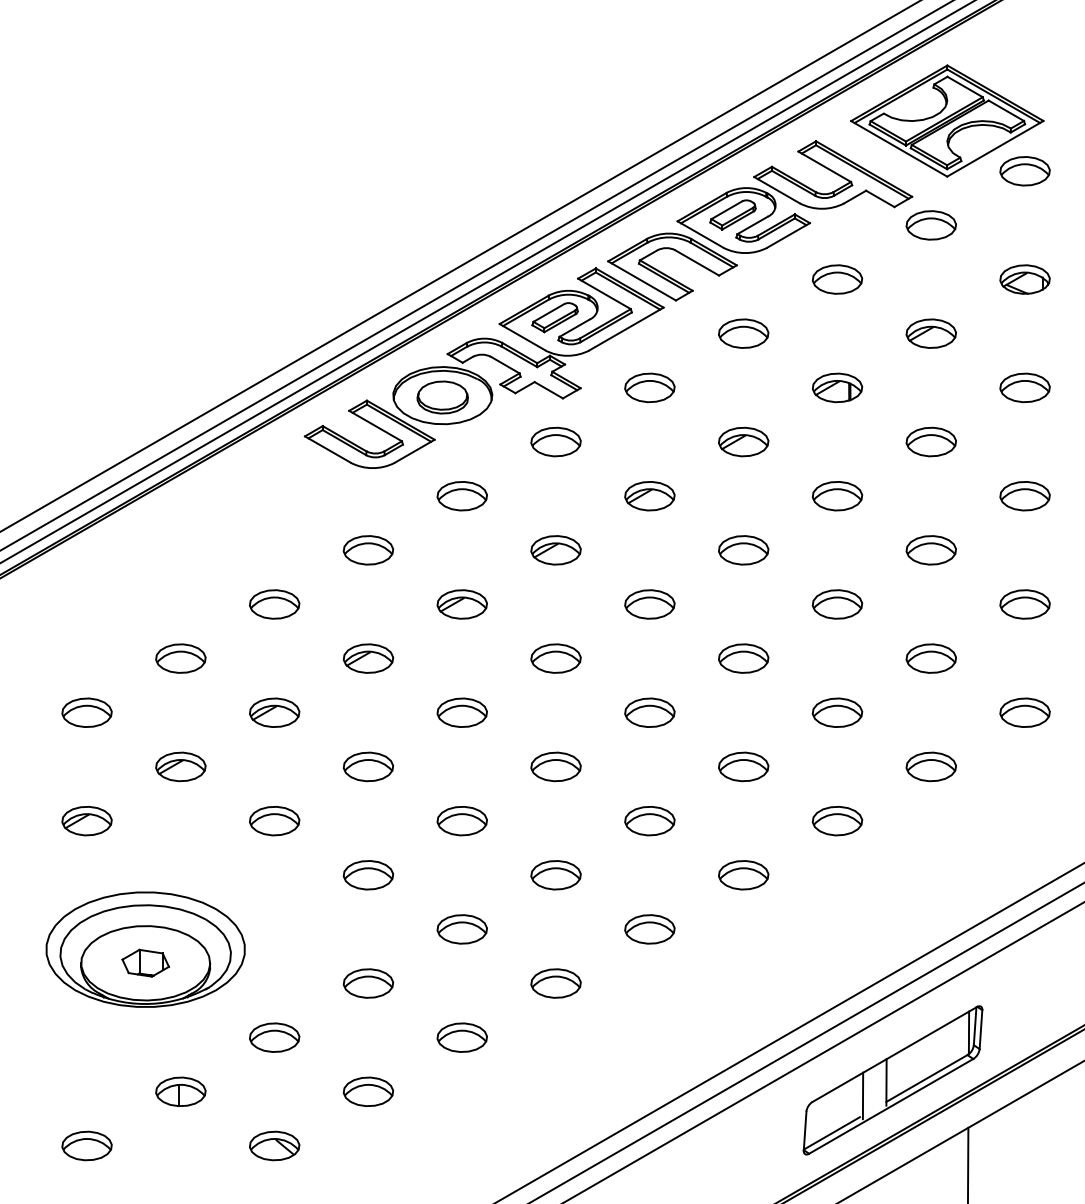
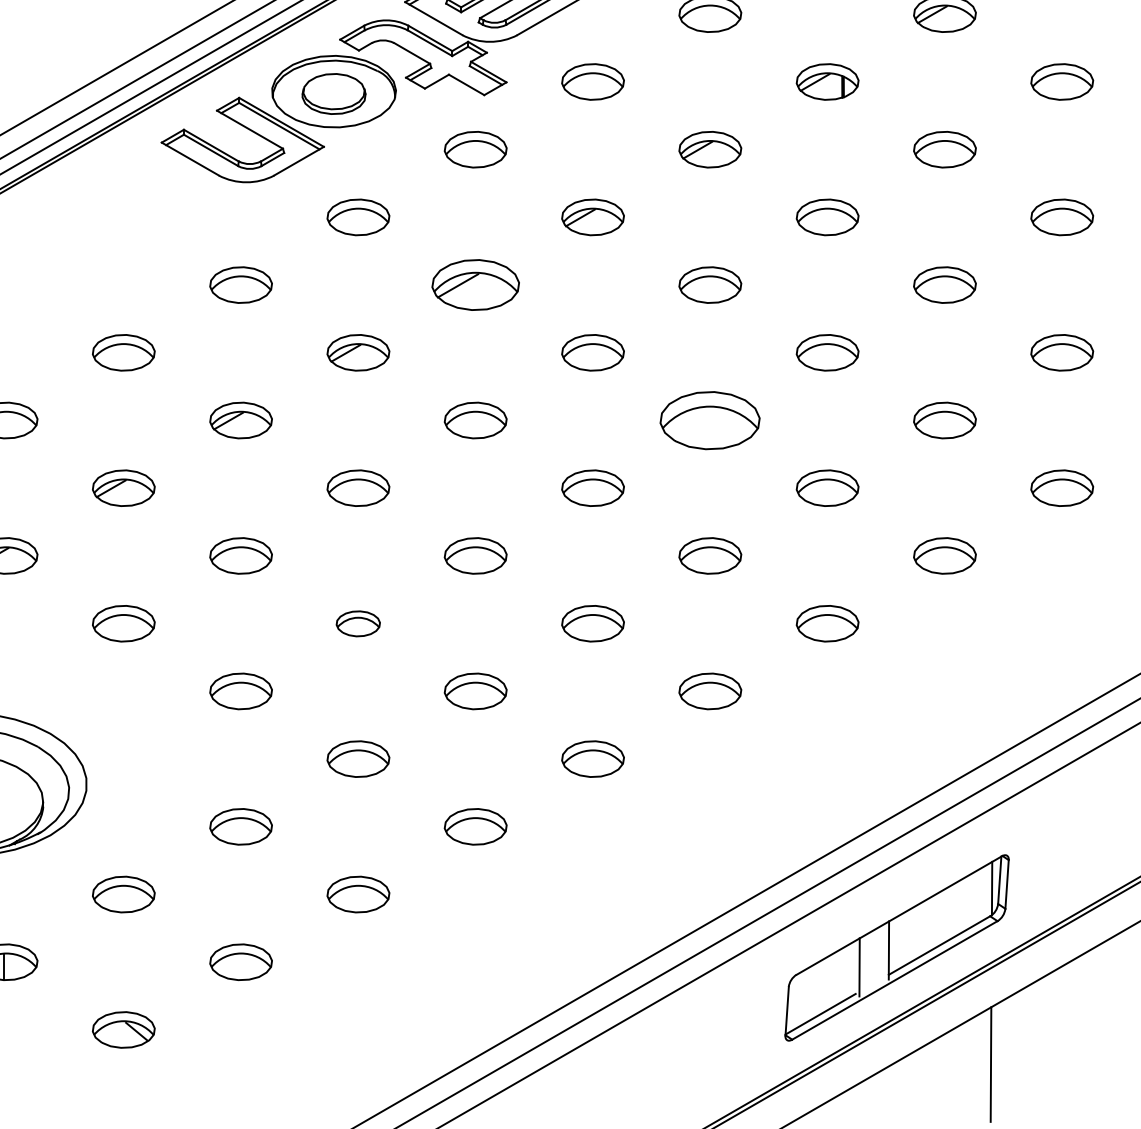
part: (555, 550) -> (475, 285), size x1.4
part: (743, 658) -> (710, 420), size x1.6
part: (461, 821) -> (357, 624), size x0.7

